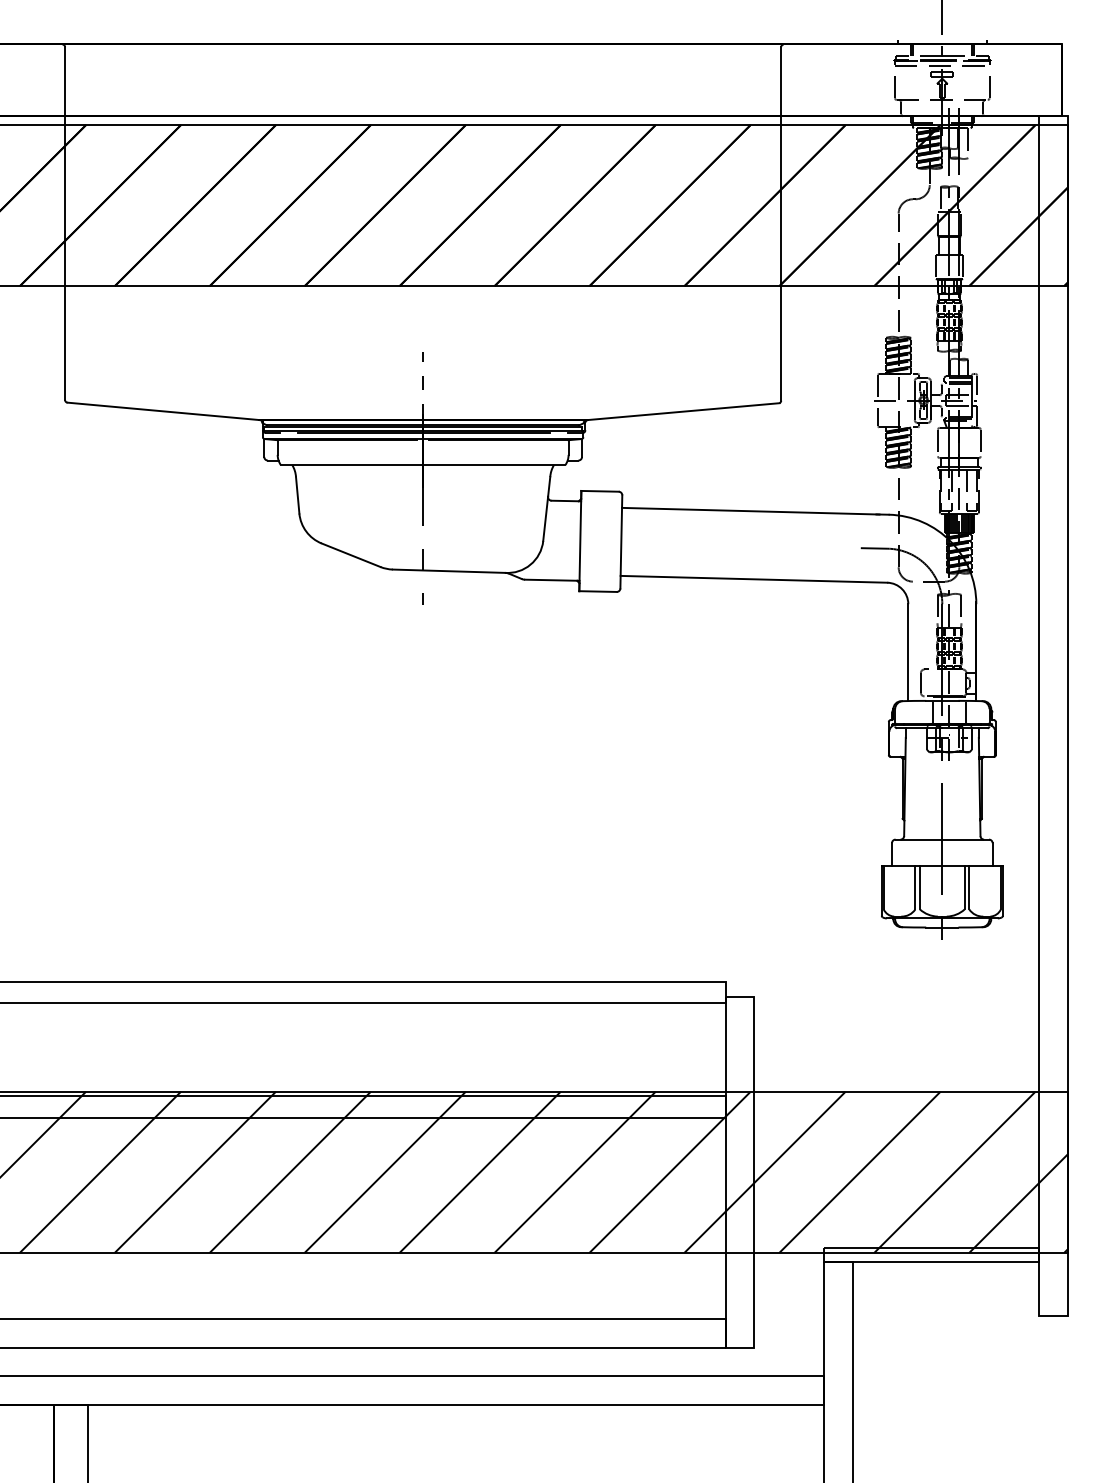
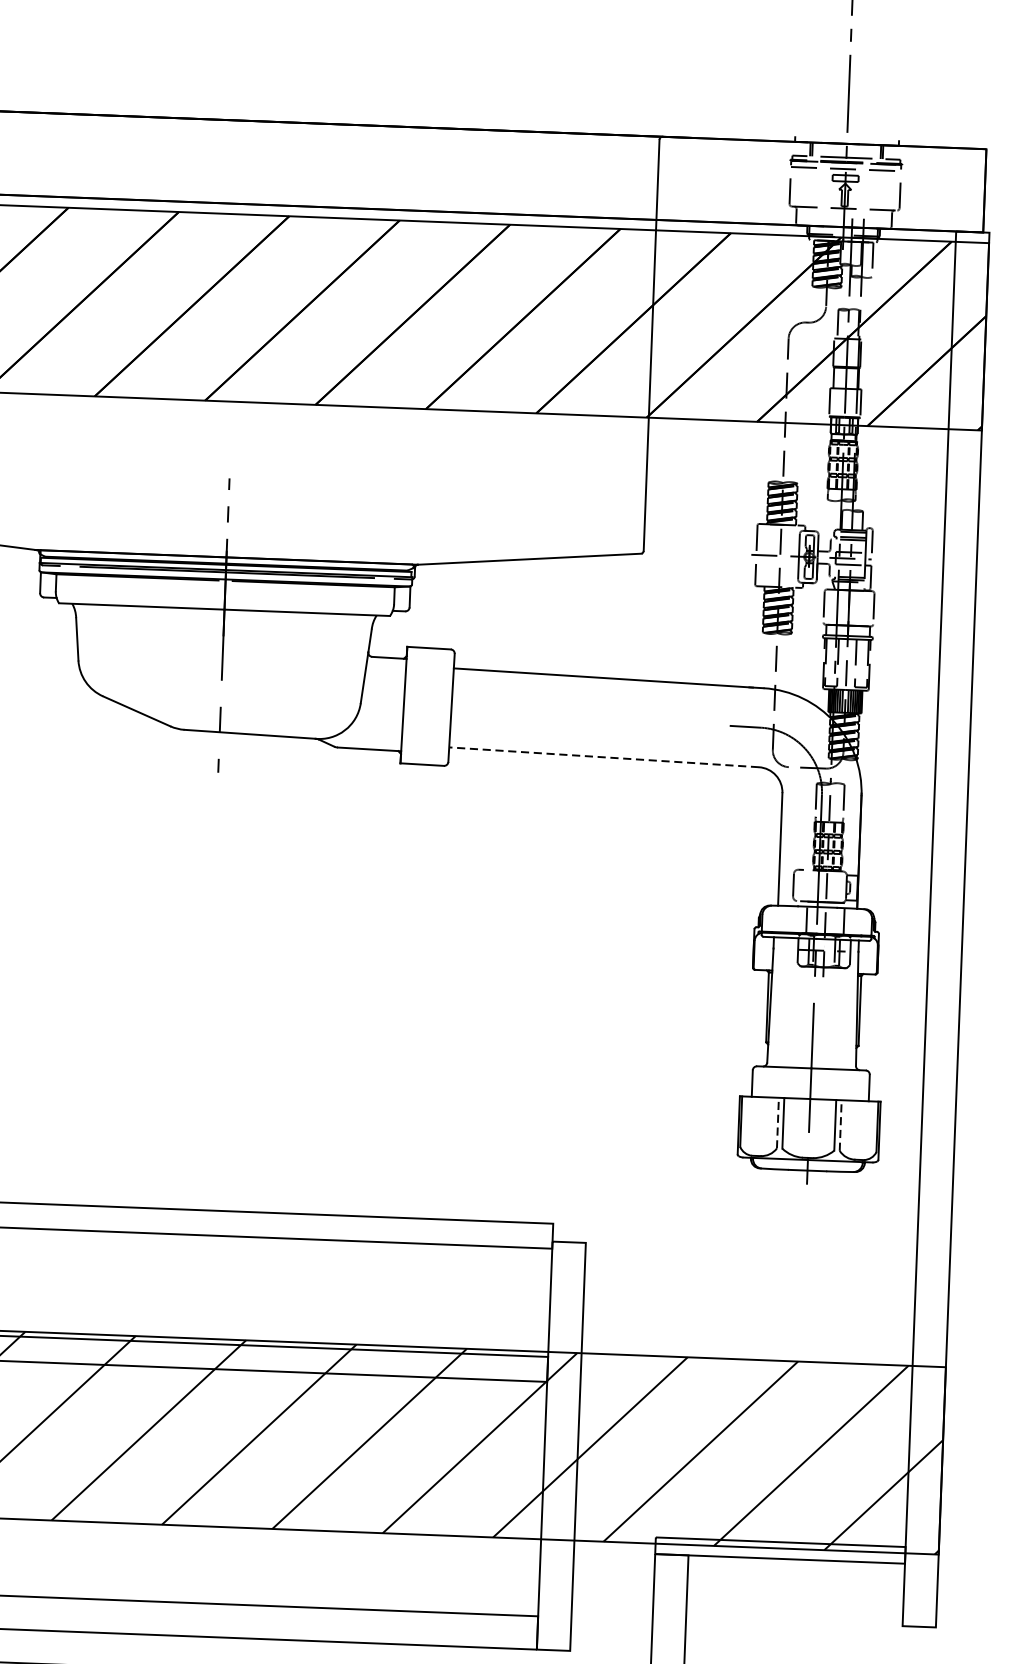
line: (753, 579) -> (603, 757), solid -> dashed
line: (915, 887) -> (778, 1122), solid -> dashed
line: (969, 887) -> (840, 1125), solid -> dashed

